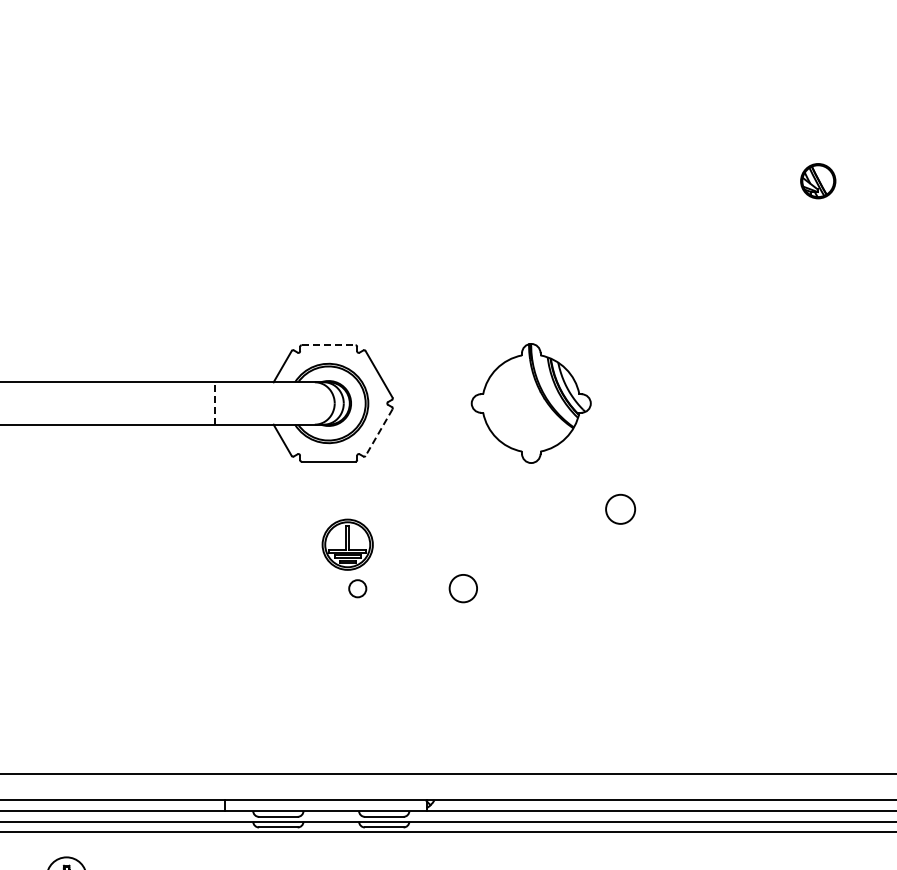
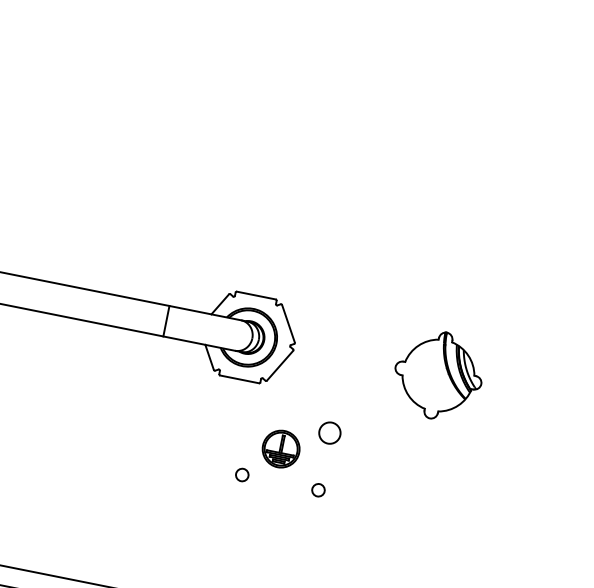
line: (328, 345) -> (256, 295), dashed -> solid
line: (215, 403) -> (166, 321), dashed -> solid
part: (530, 403) -> (437, 375), moved
line: (379, 432) -> (280, 365), dashed -> solid
circle: (620, 508) -> (329, 432), moved
part: (347, 544) -> (281, 448), moved
circle: (463, 588) -> (318, 490), size x0.62

